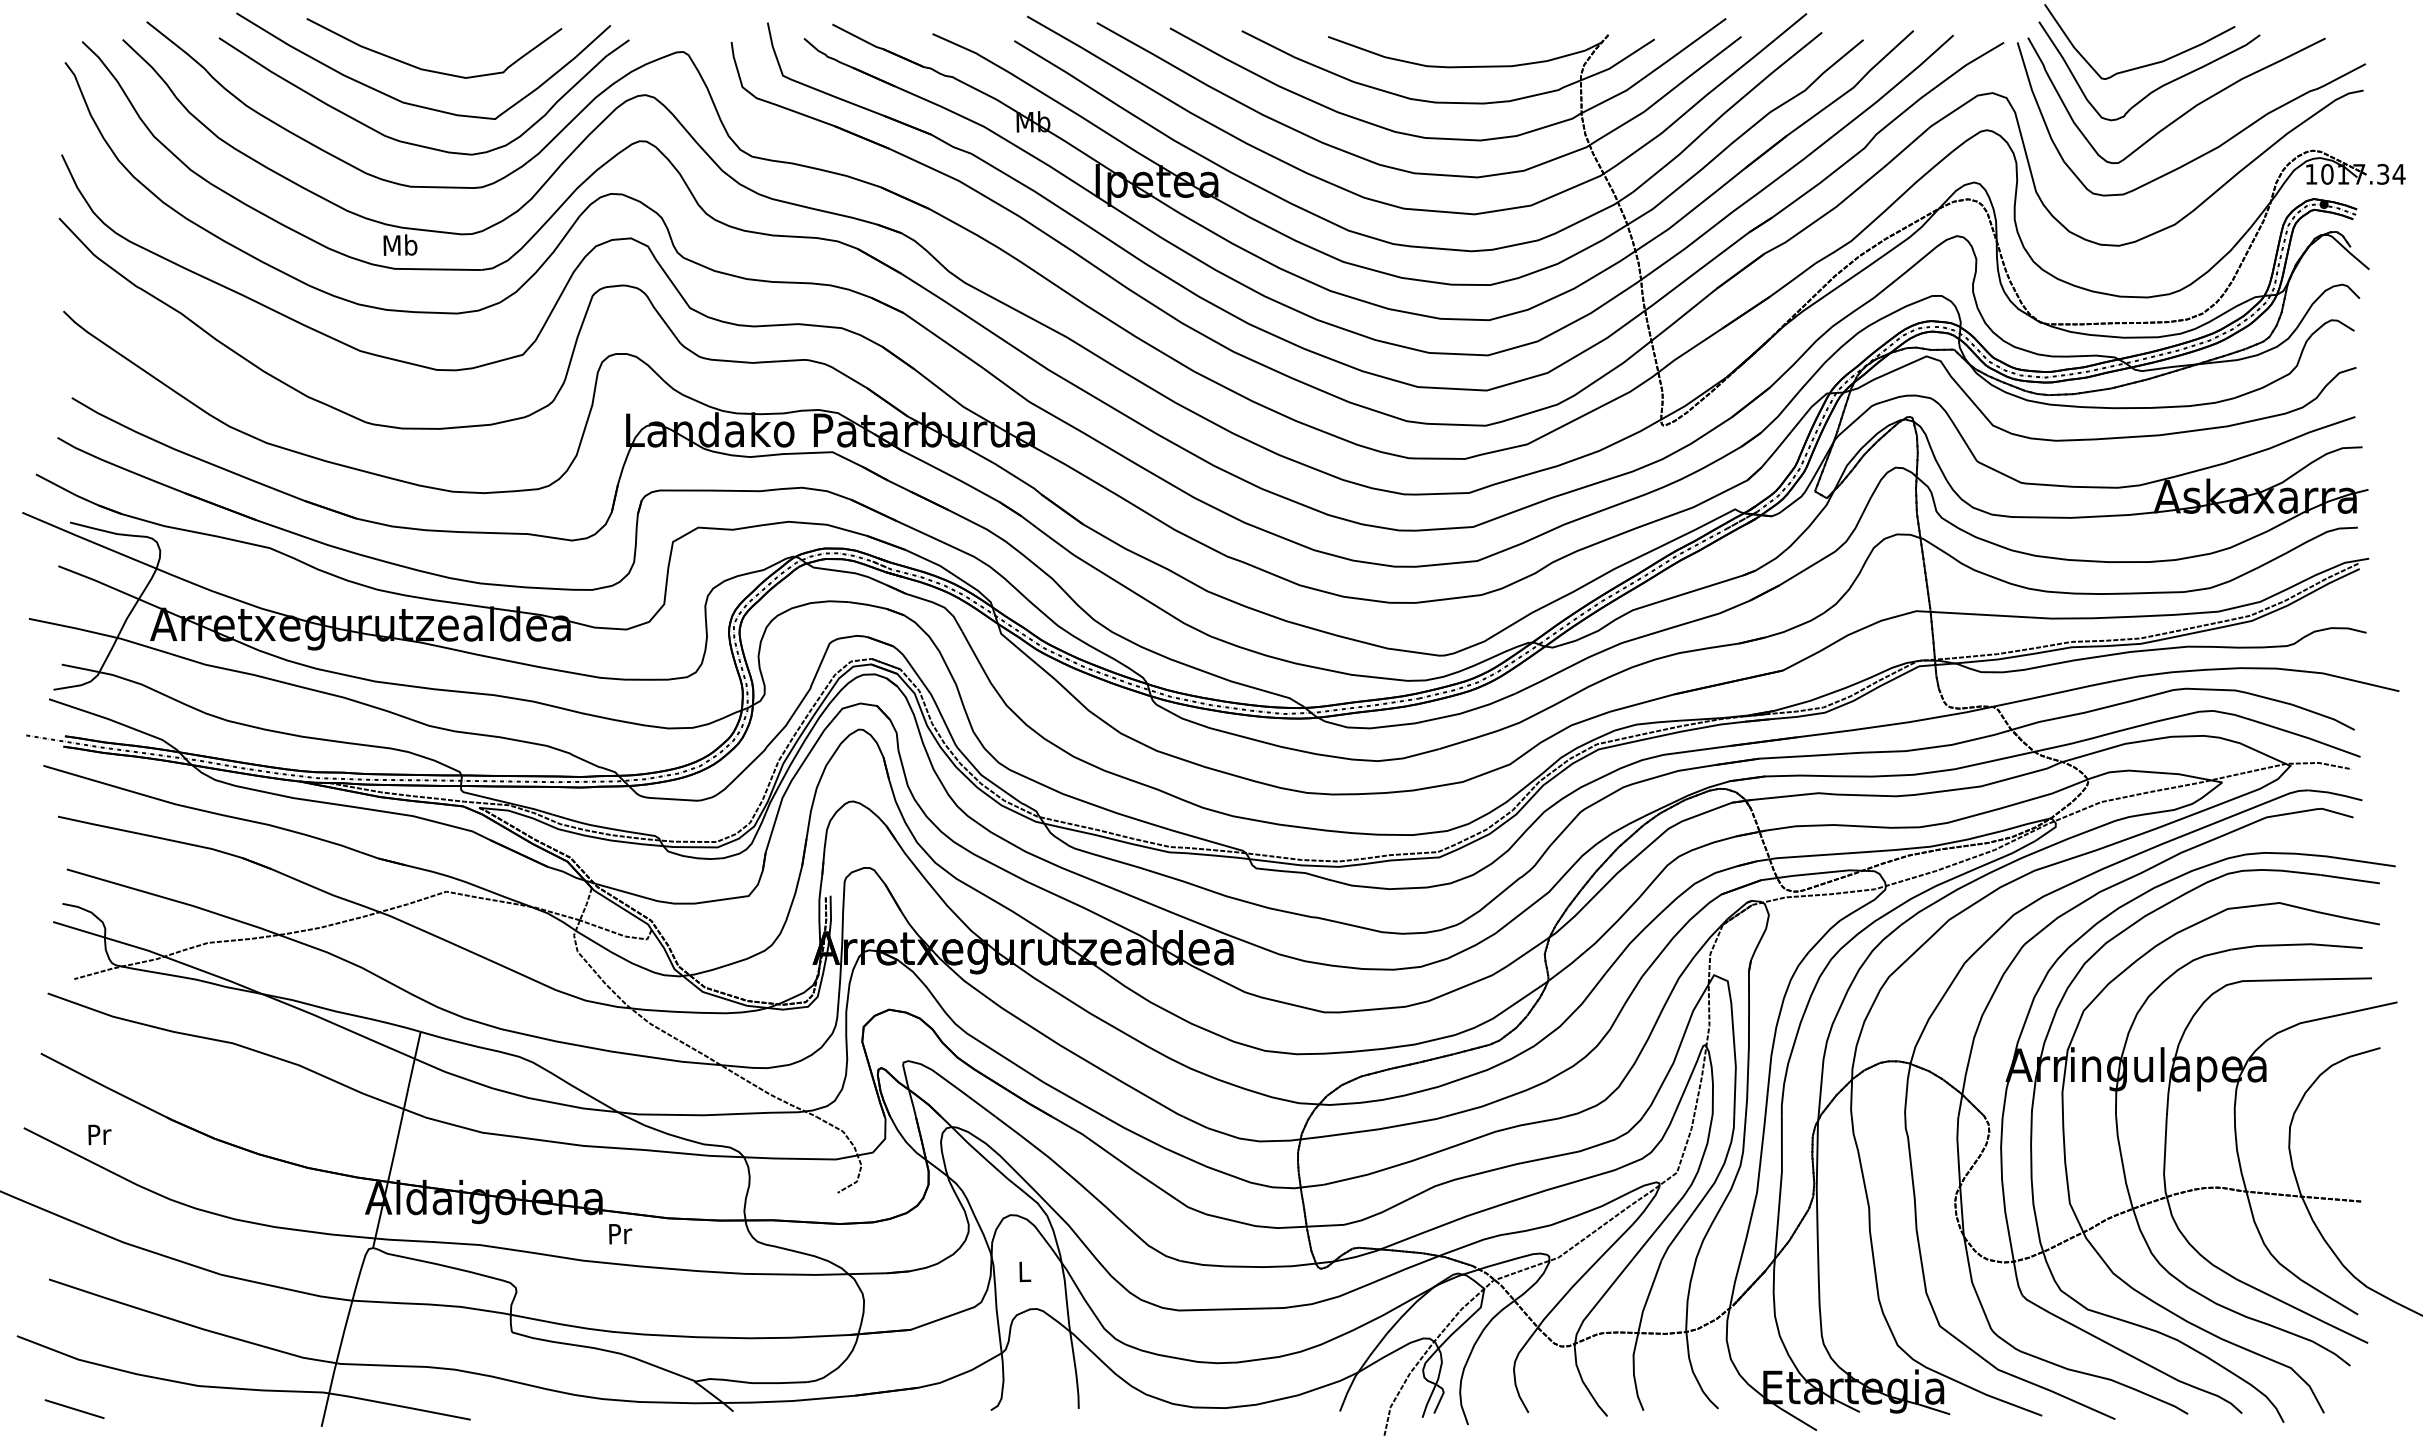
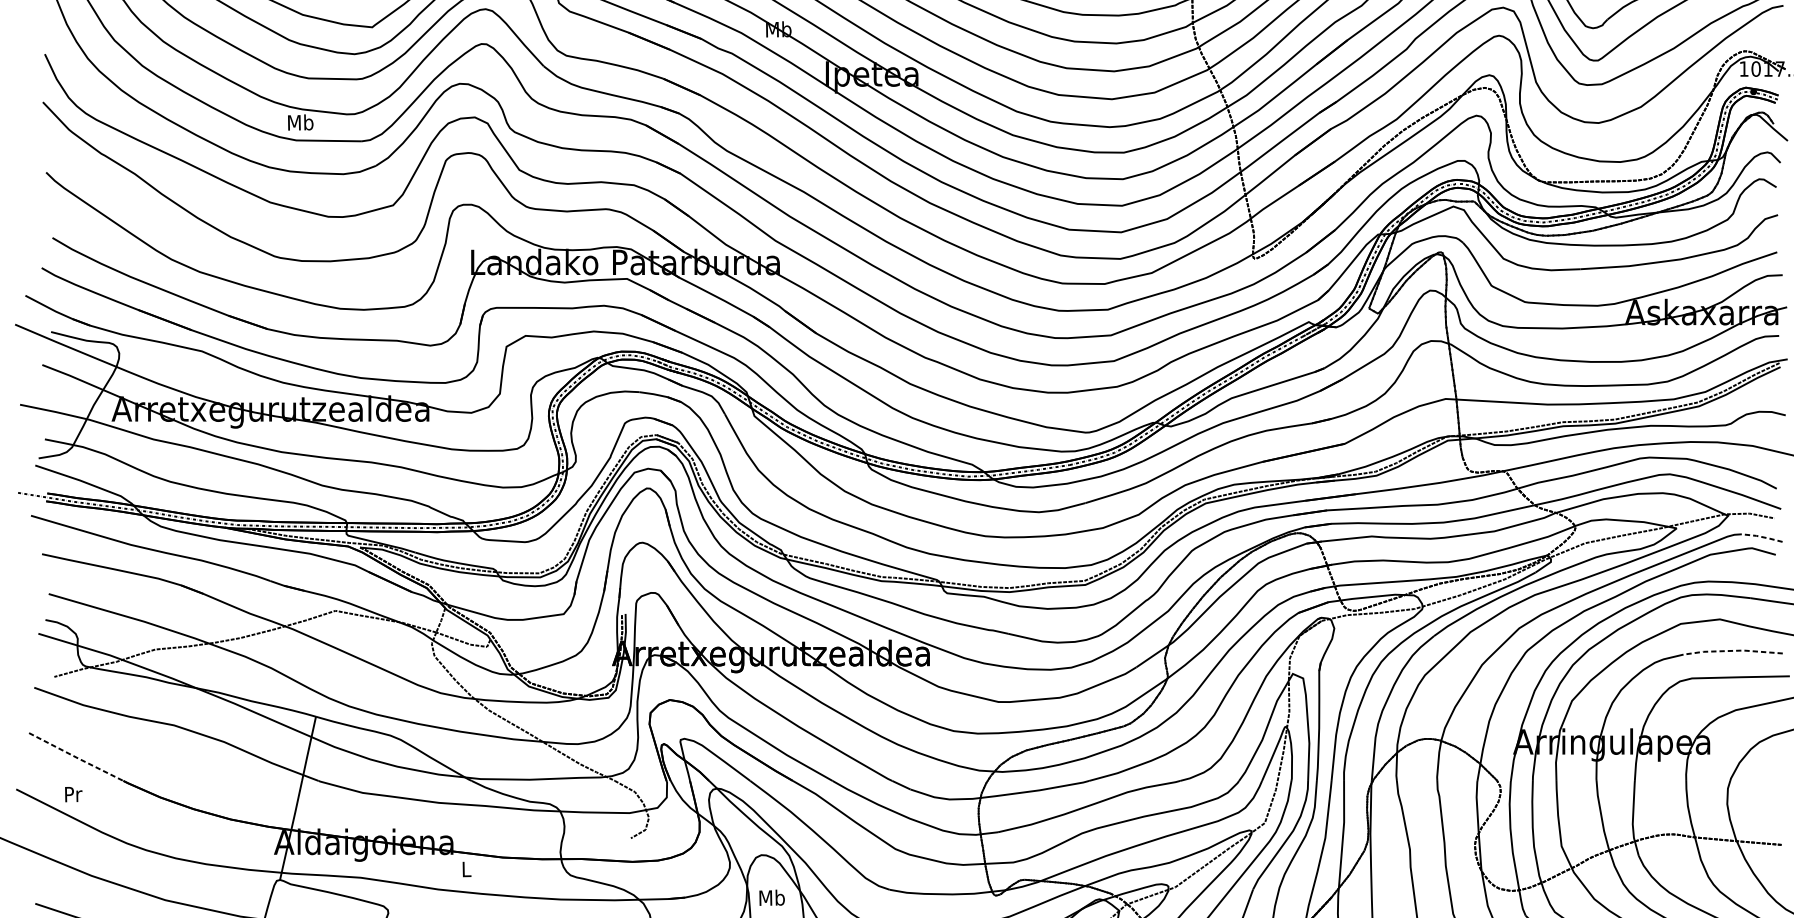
line: (2335, 794) -> (1762, 537), solid -> dashed
line: (2297, 944) -> (1733, 650), solid -> dashed
line: (103, 1085) -> (76, 757), solid -> dashed
text: (620, 1234) -> (466, 869), Pr -> L
text: (1024, 1271) -> (772, 897), L -> Mb

